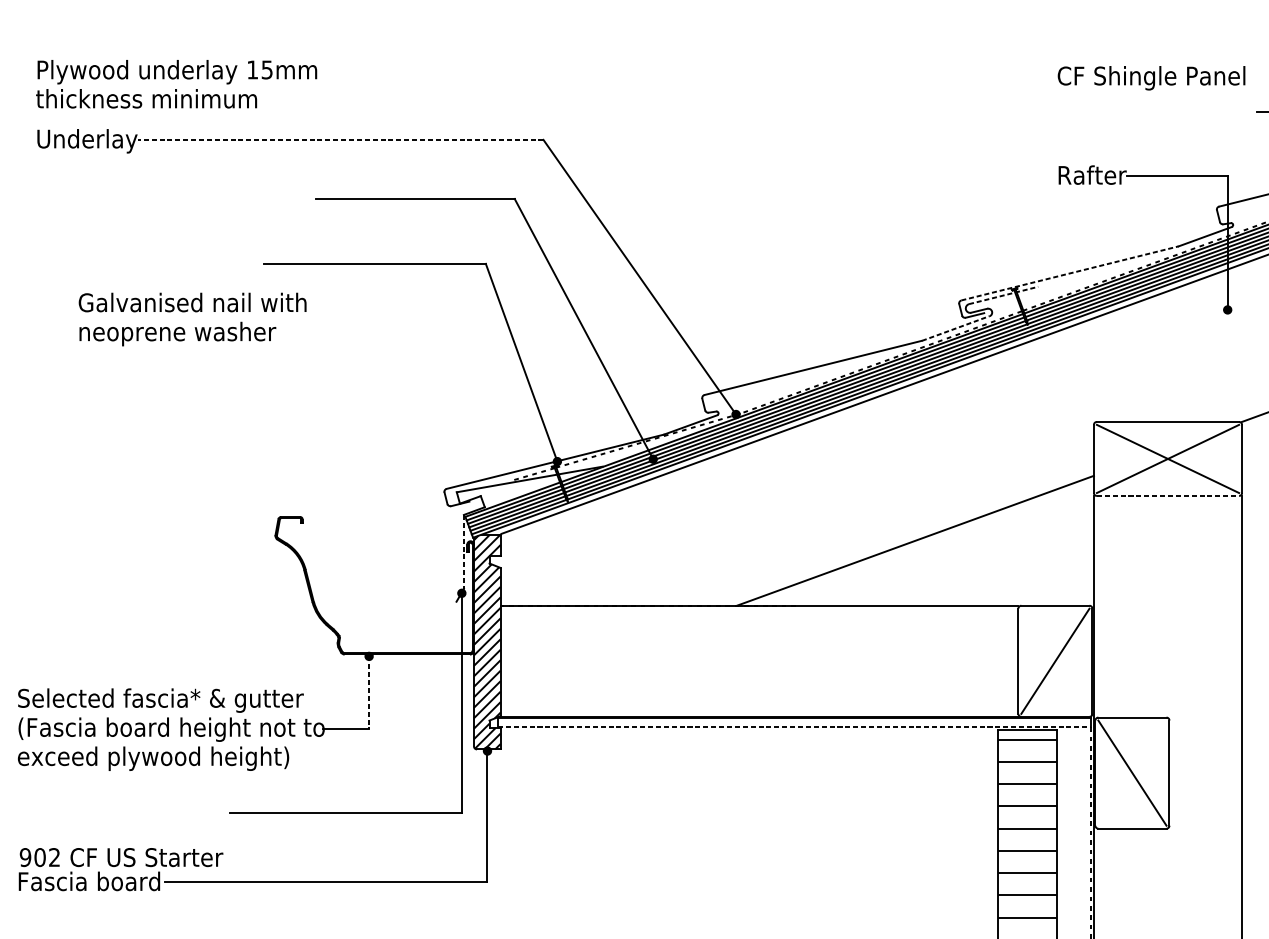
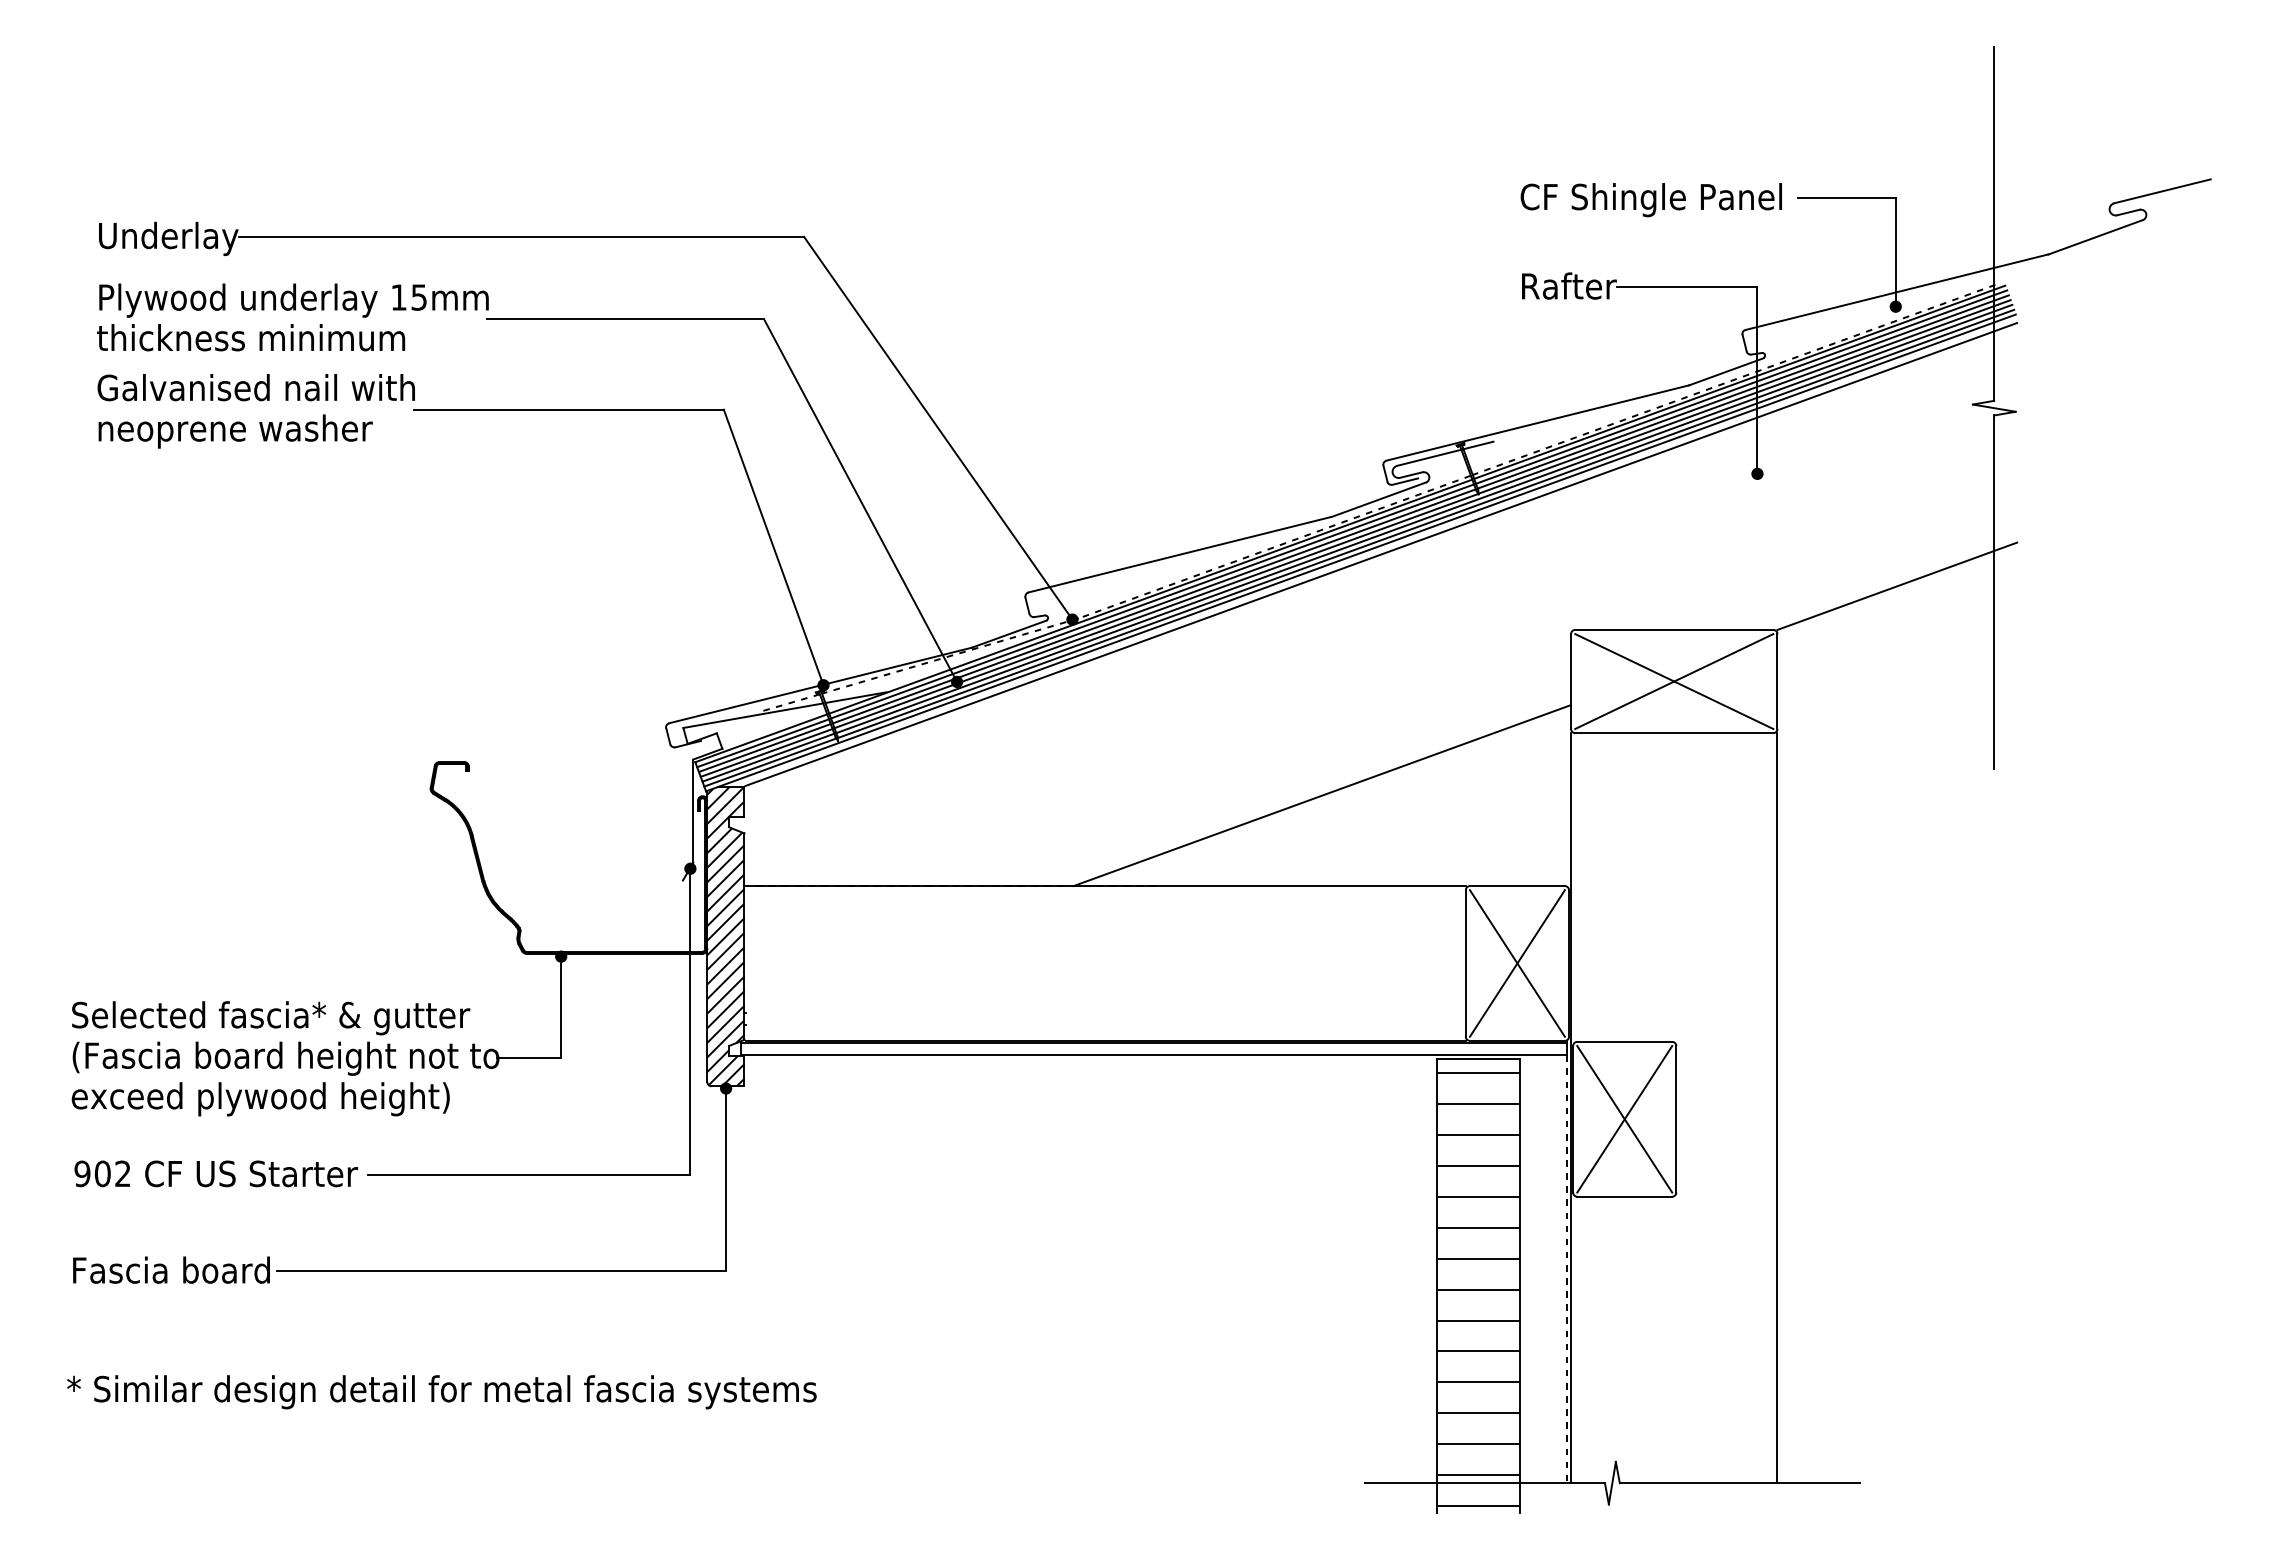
text: (1150, 78) -> (1650, 200), moved
text: (176, 84) -> (292, 317), moved
line: (340, 139) -> (521, 236), dashed -> solid
line: (1070, 273) -> (1538, 422), dashed -> solid
line: (1003, 295) -> (1445, 453), dashed -> solid
text: (192, 319) -> (255, 411), moved
line: (956, 328) -> (1379, 499), dashed -> solid
line: (1168, 496) -> (1674, 733), dashed -> solid
line: (464, 552) -> (693, 811), dashed -> solid
line: (1054, 661) -> (1516, 963), added
line: (369, 692) -> (561, 1007), dashed -> solid
line: (794, 727) -> (1154, 1055), dashed -> solid
line: (1132, 773) -> (1624, 1119), added
text: (121, 857) -> (215, 1173), moved

